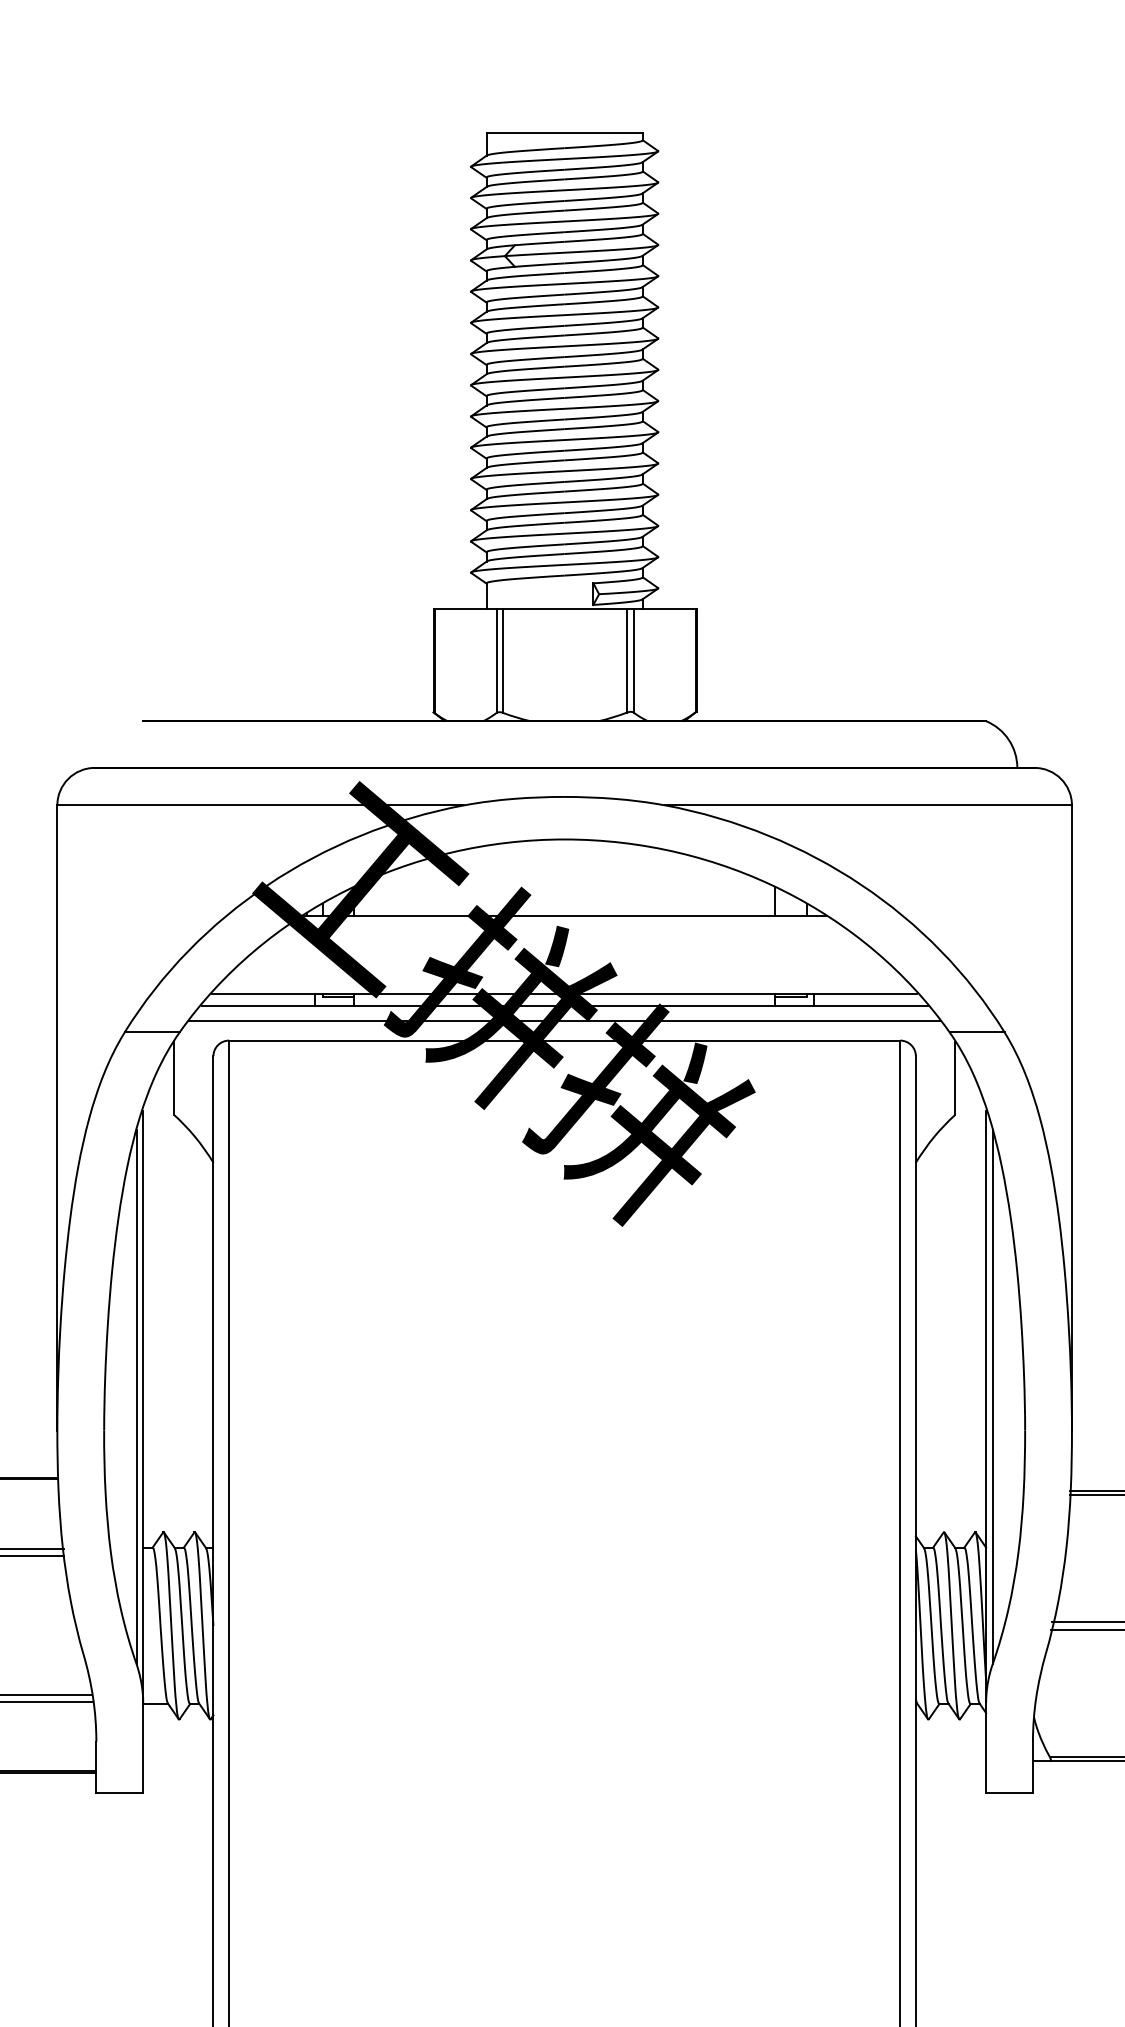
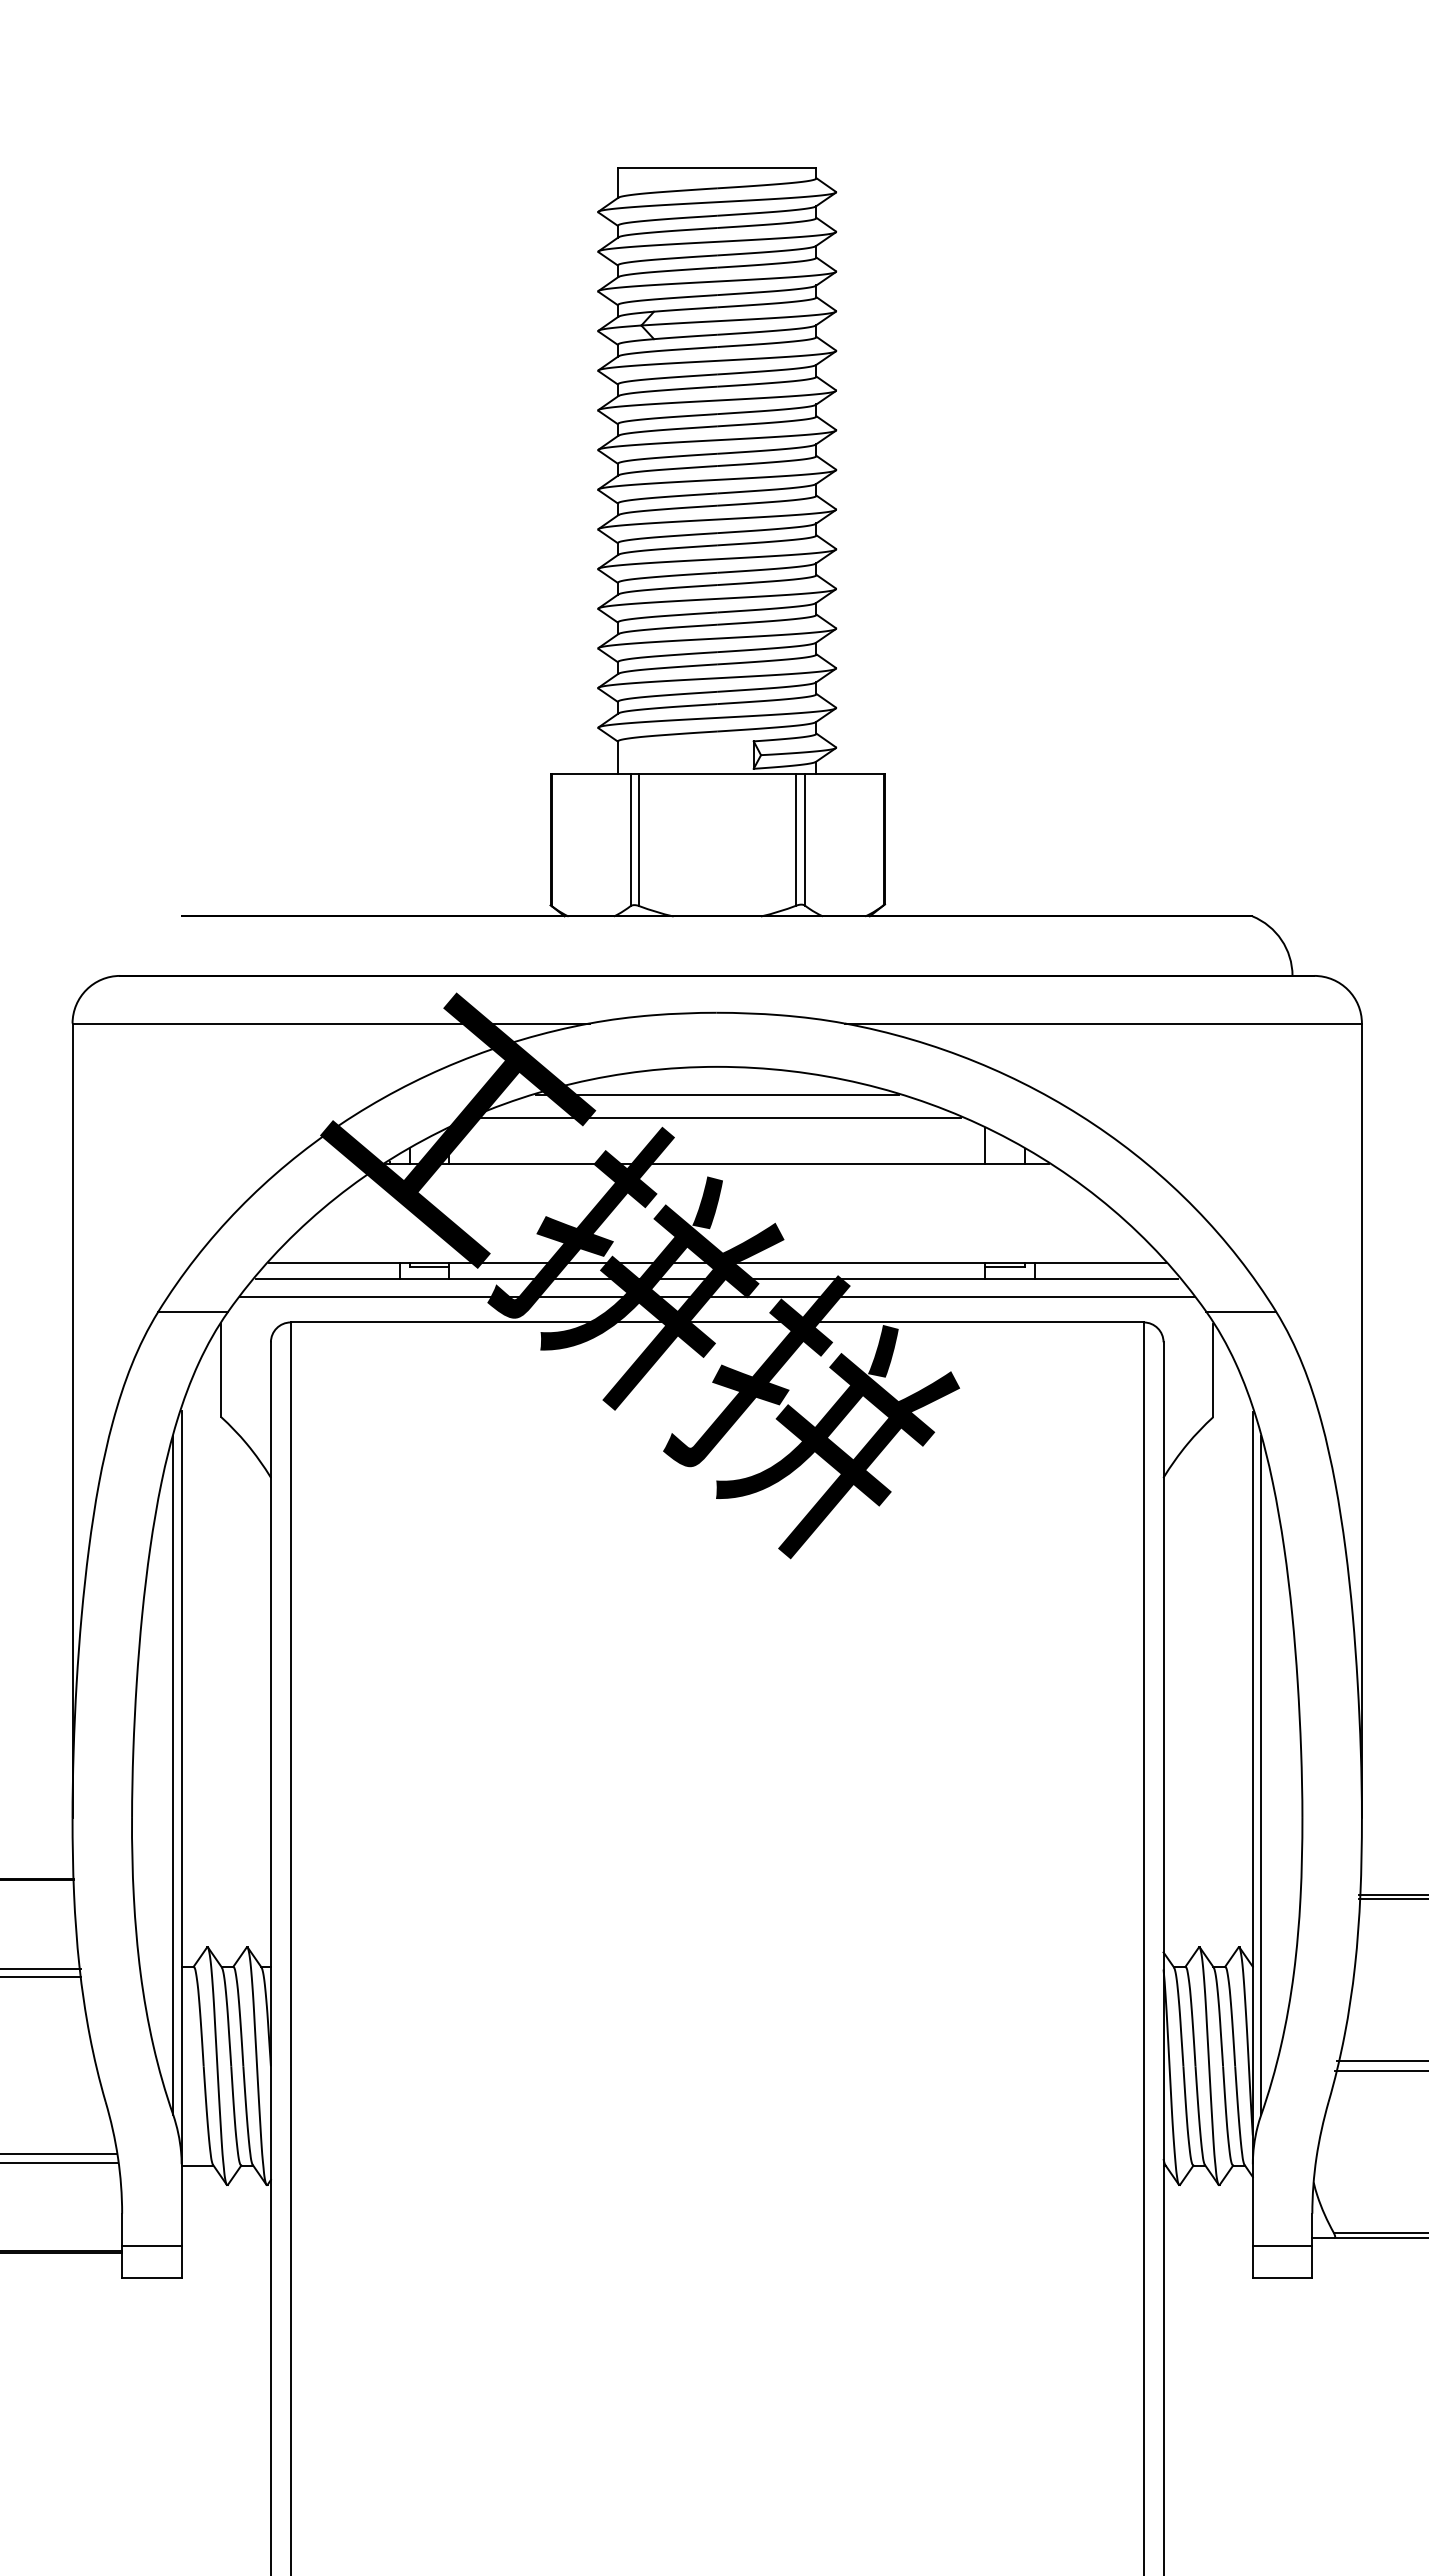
line: (564, 861) -> (716, 1094), added
line: (564, 879) -> (717, 1117), added
line: (119, 1767) -> (151, 2246), added
line: (1009, 1767) -> (1282, 2246), added

